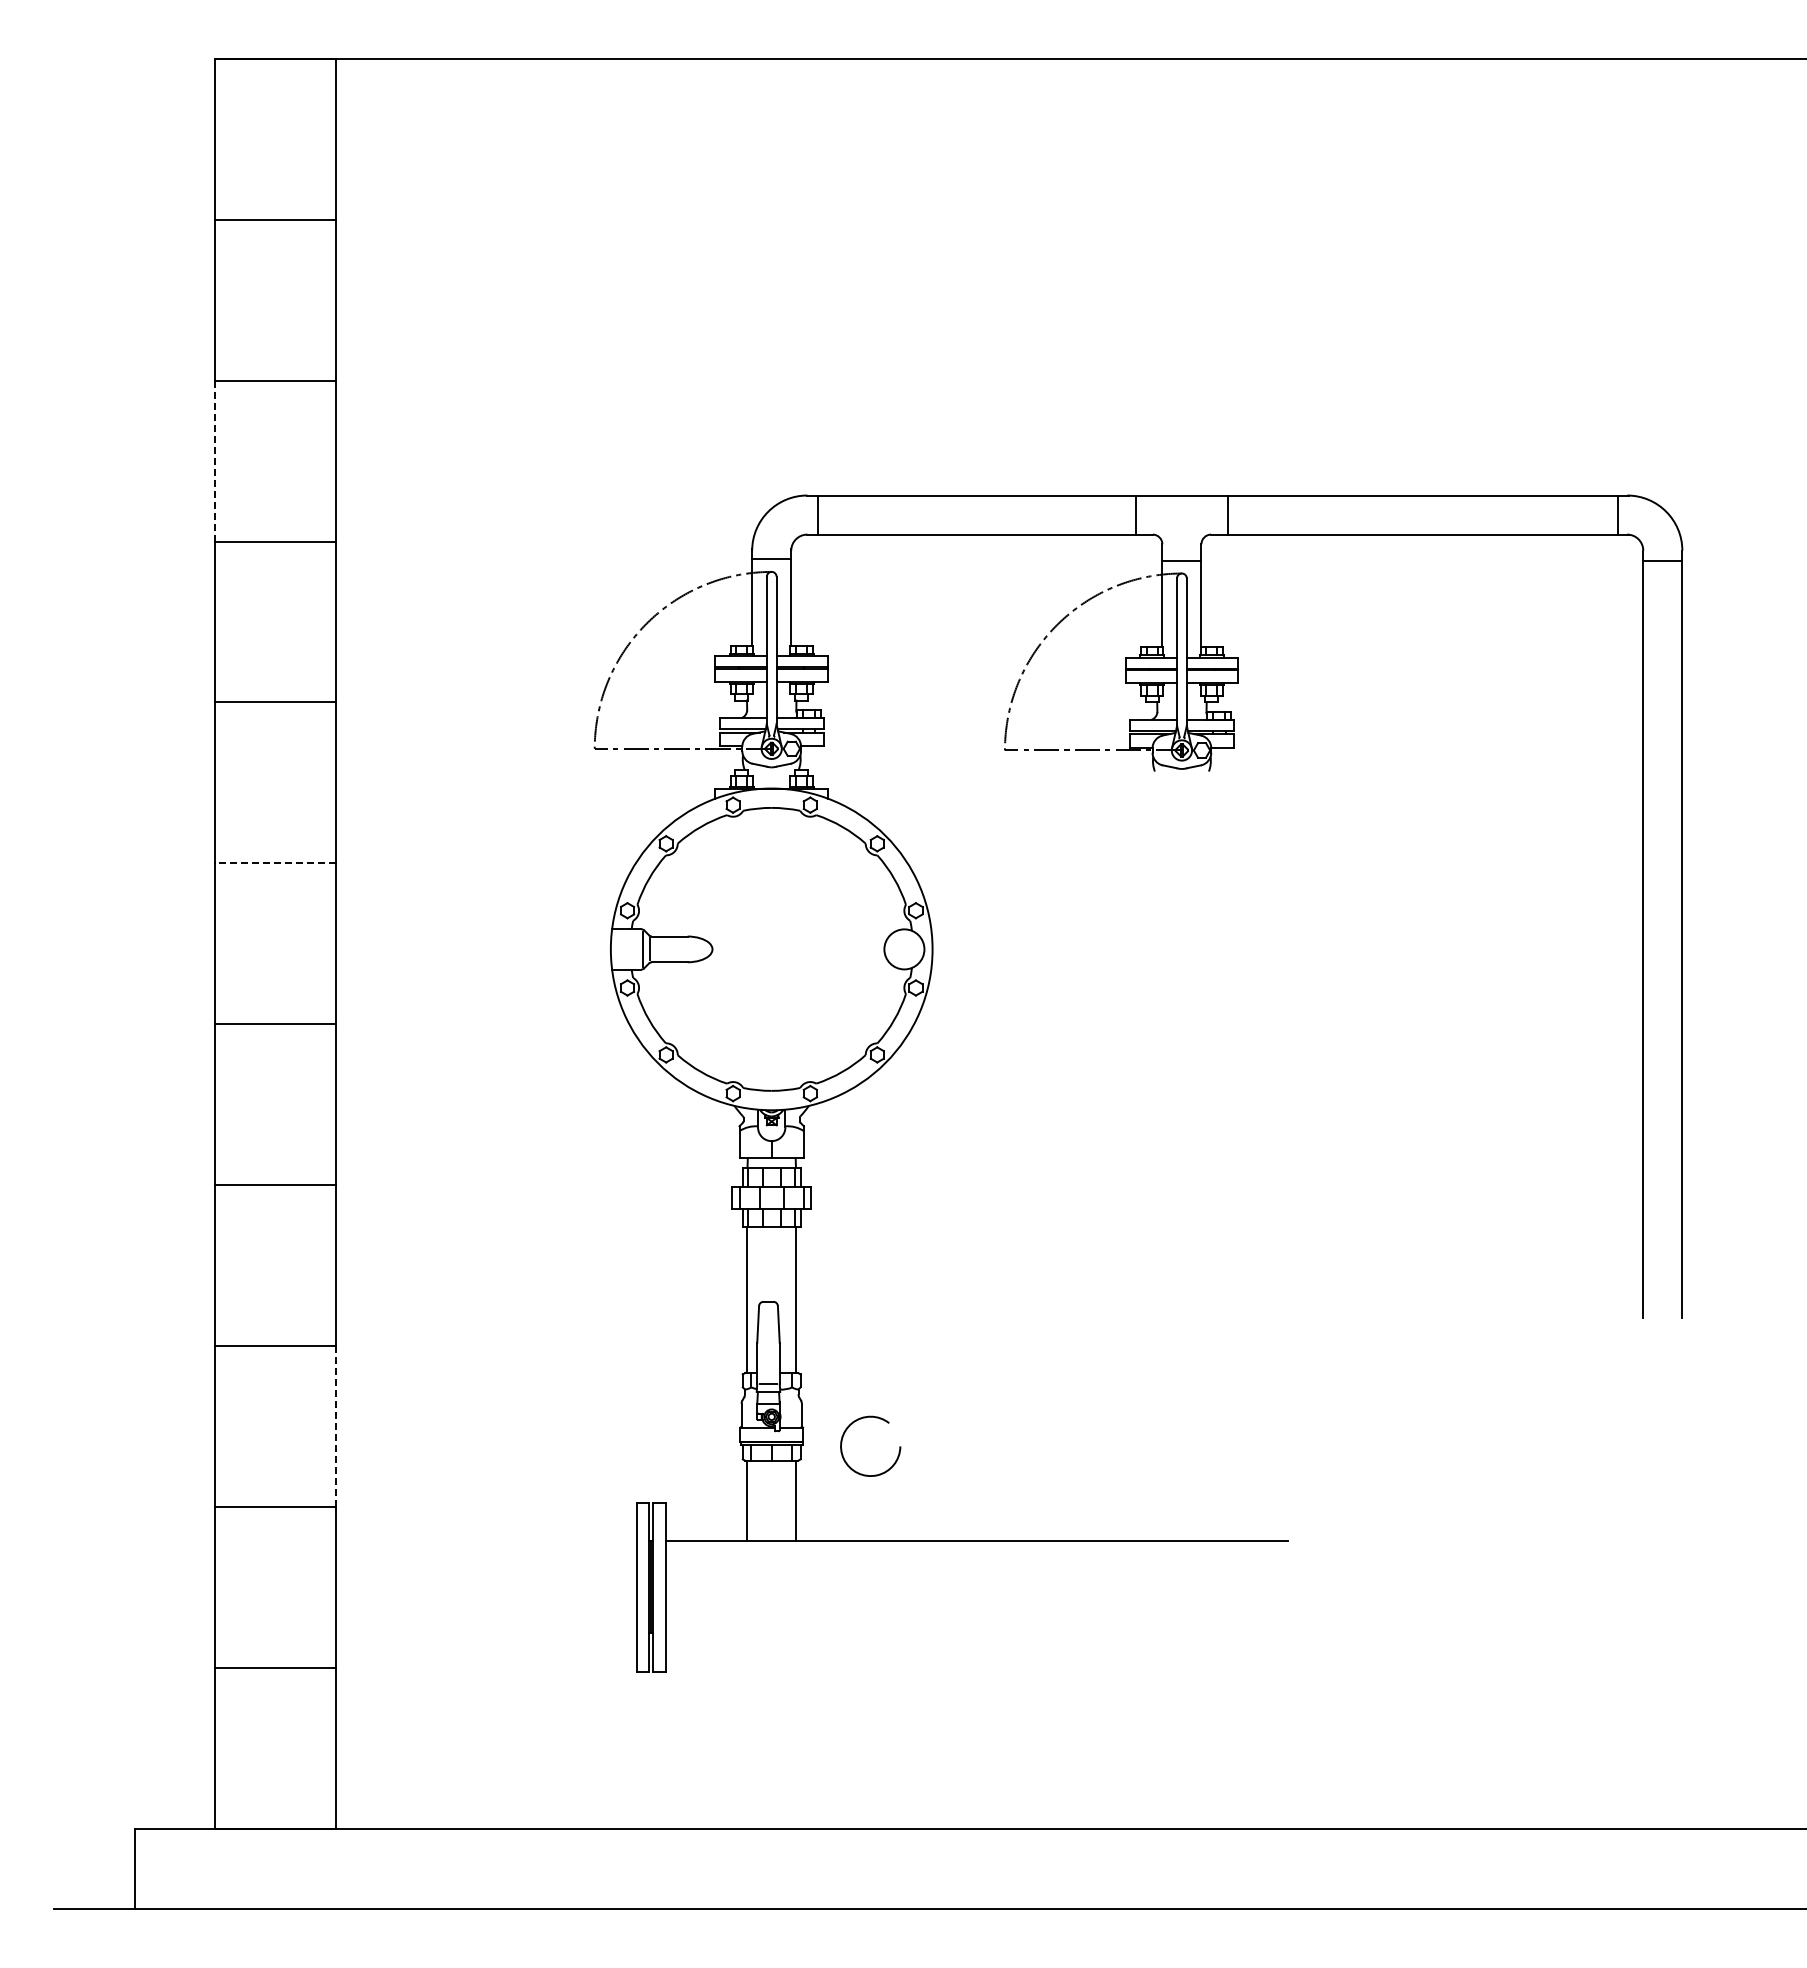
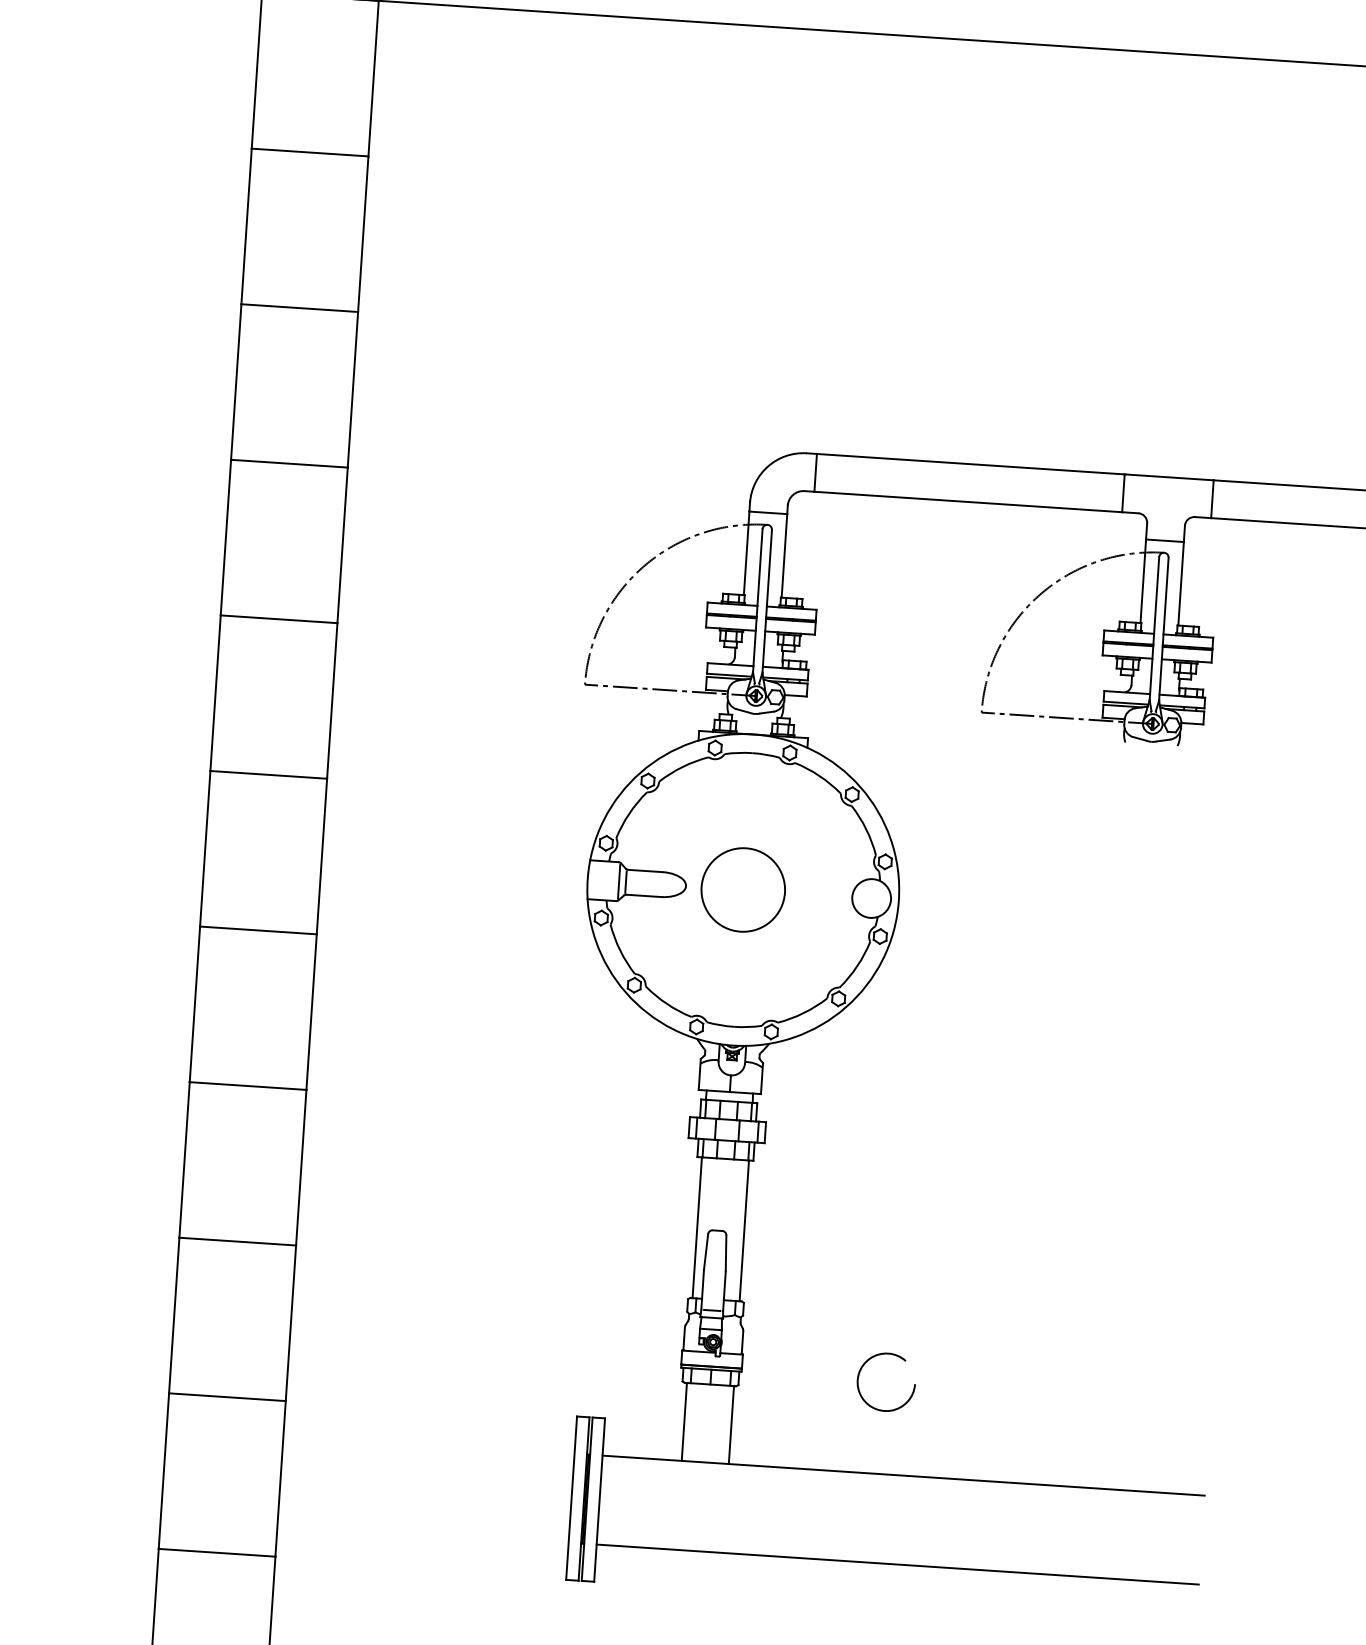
line: (215, 461) -> (236, 382), dashed -> solid
line: (274, 863) -> (267, 774), dashed -> solid
circle: (771, 949) -> (743, 890), added
arc: (865, 1418) -> (883, 1354), moved
line: (335, 1425) -> (290, 1322), dashed -> solid
line: (976, 1633) -> (897, 1564), added

